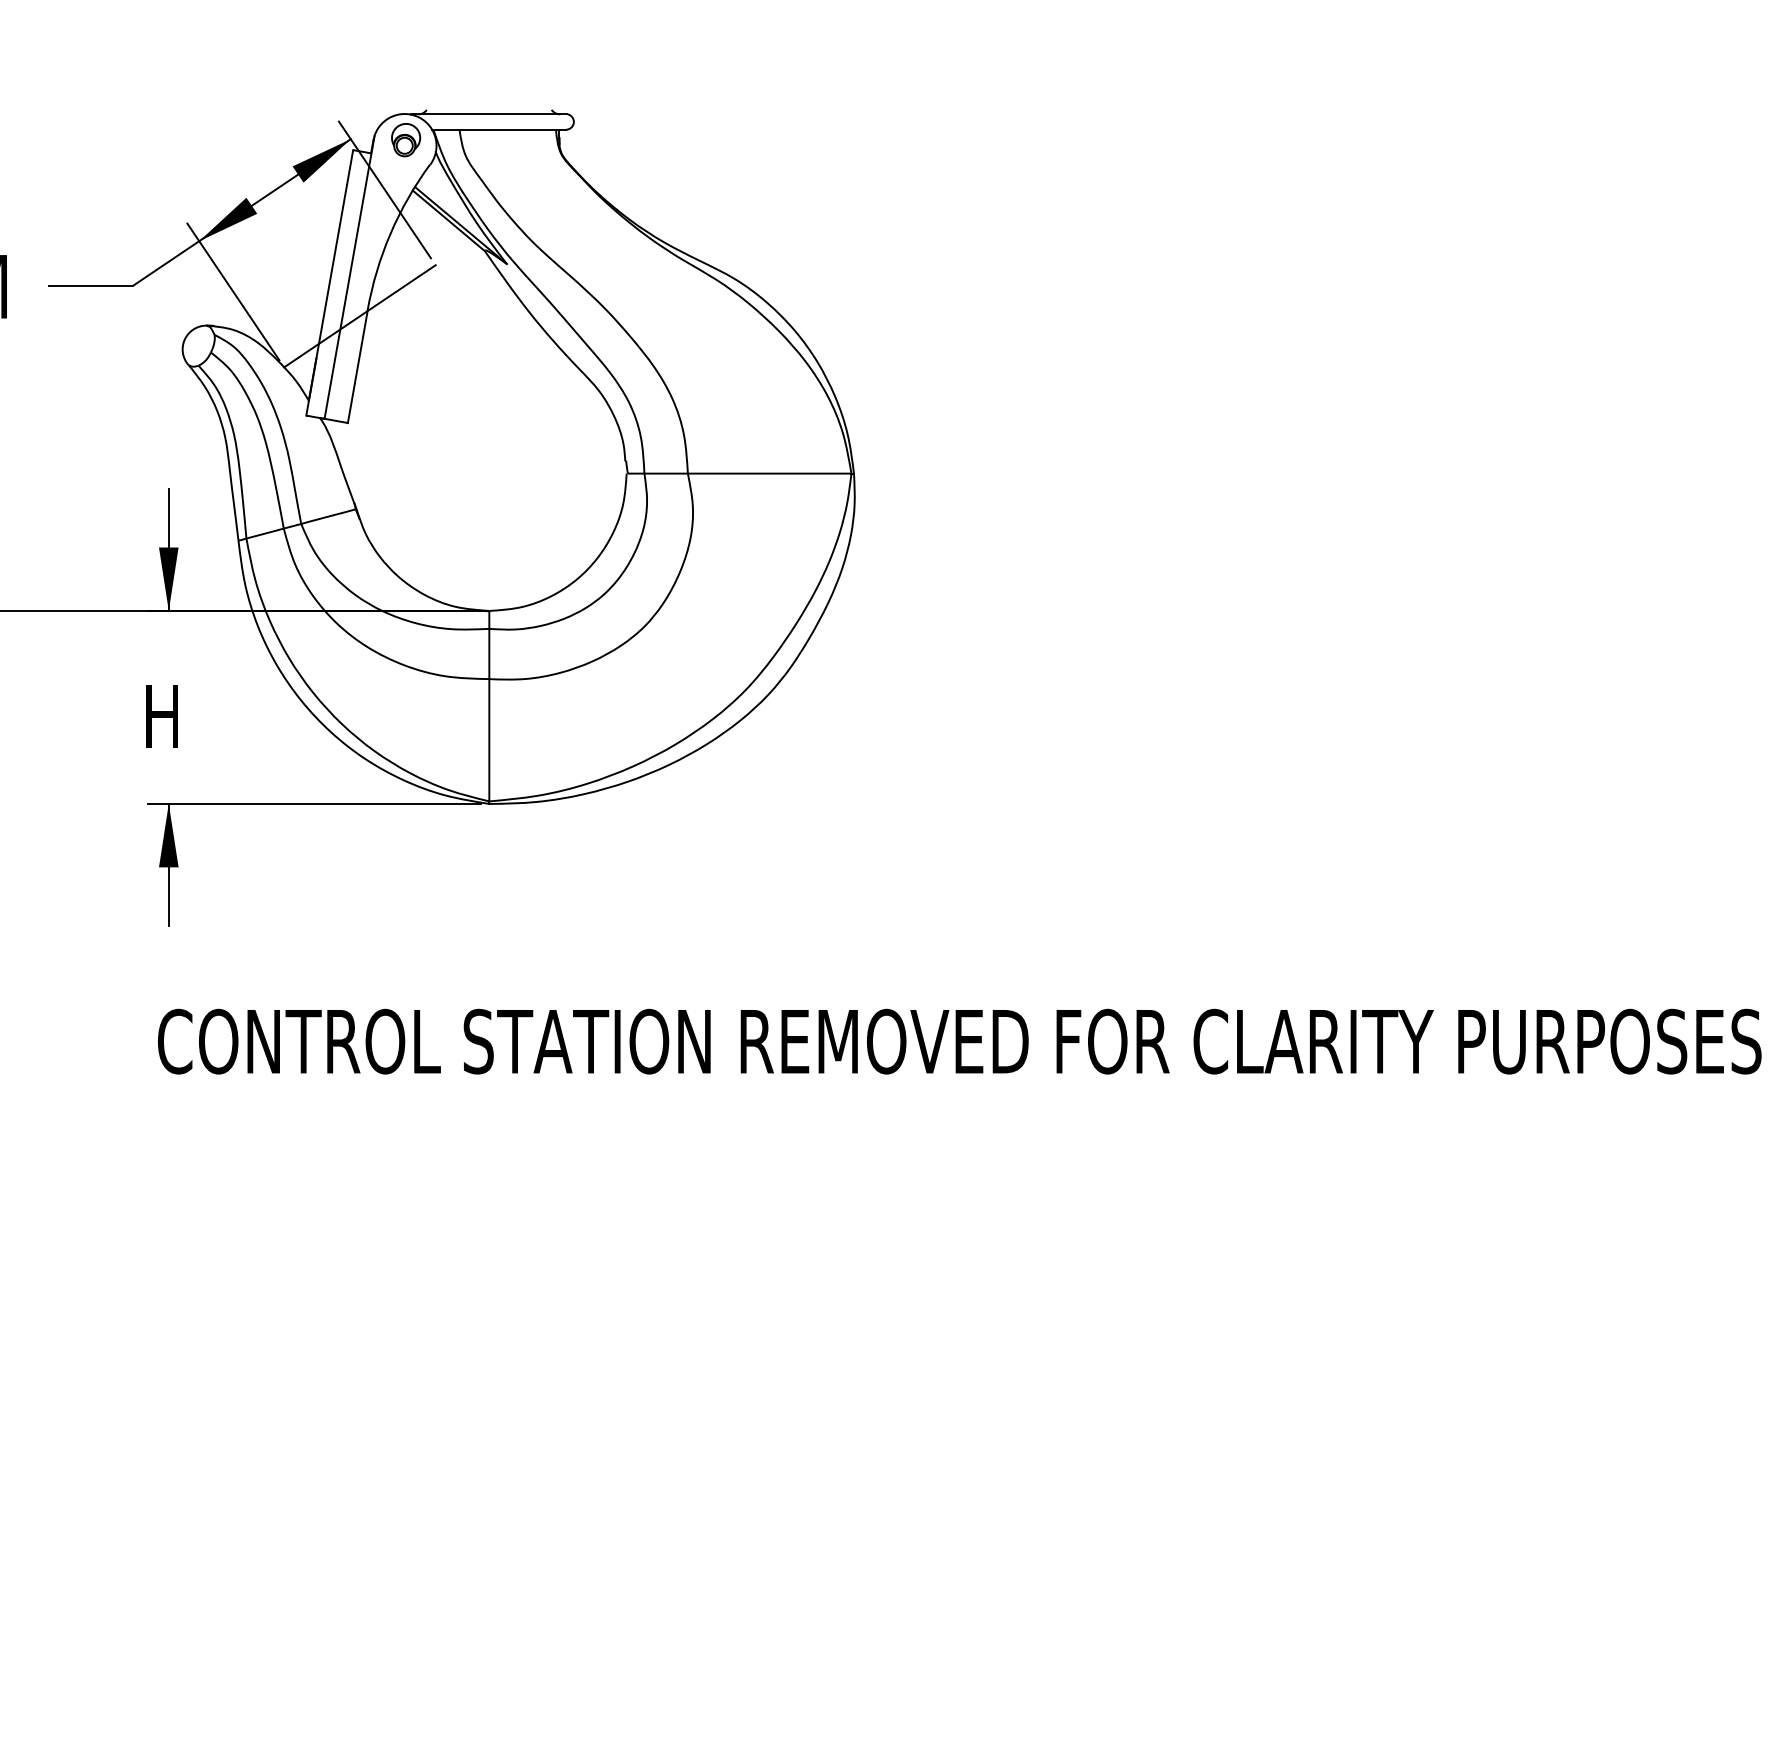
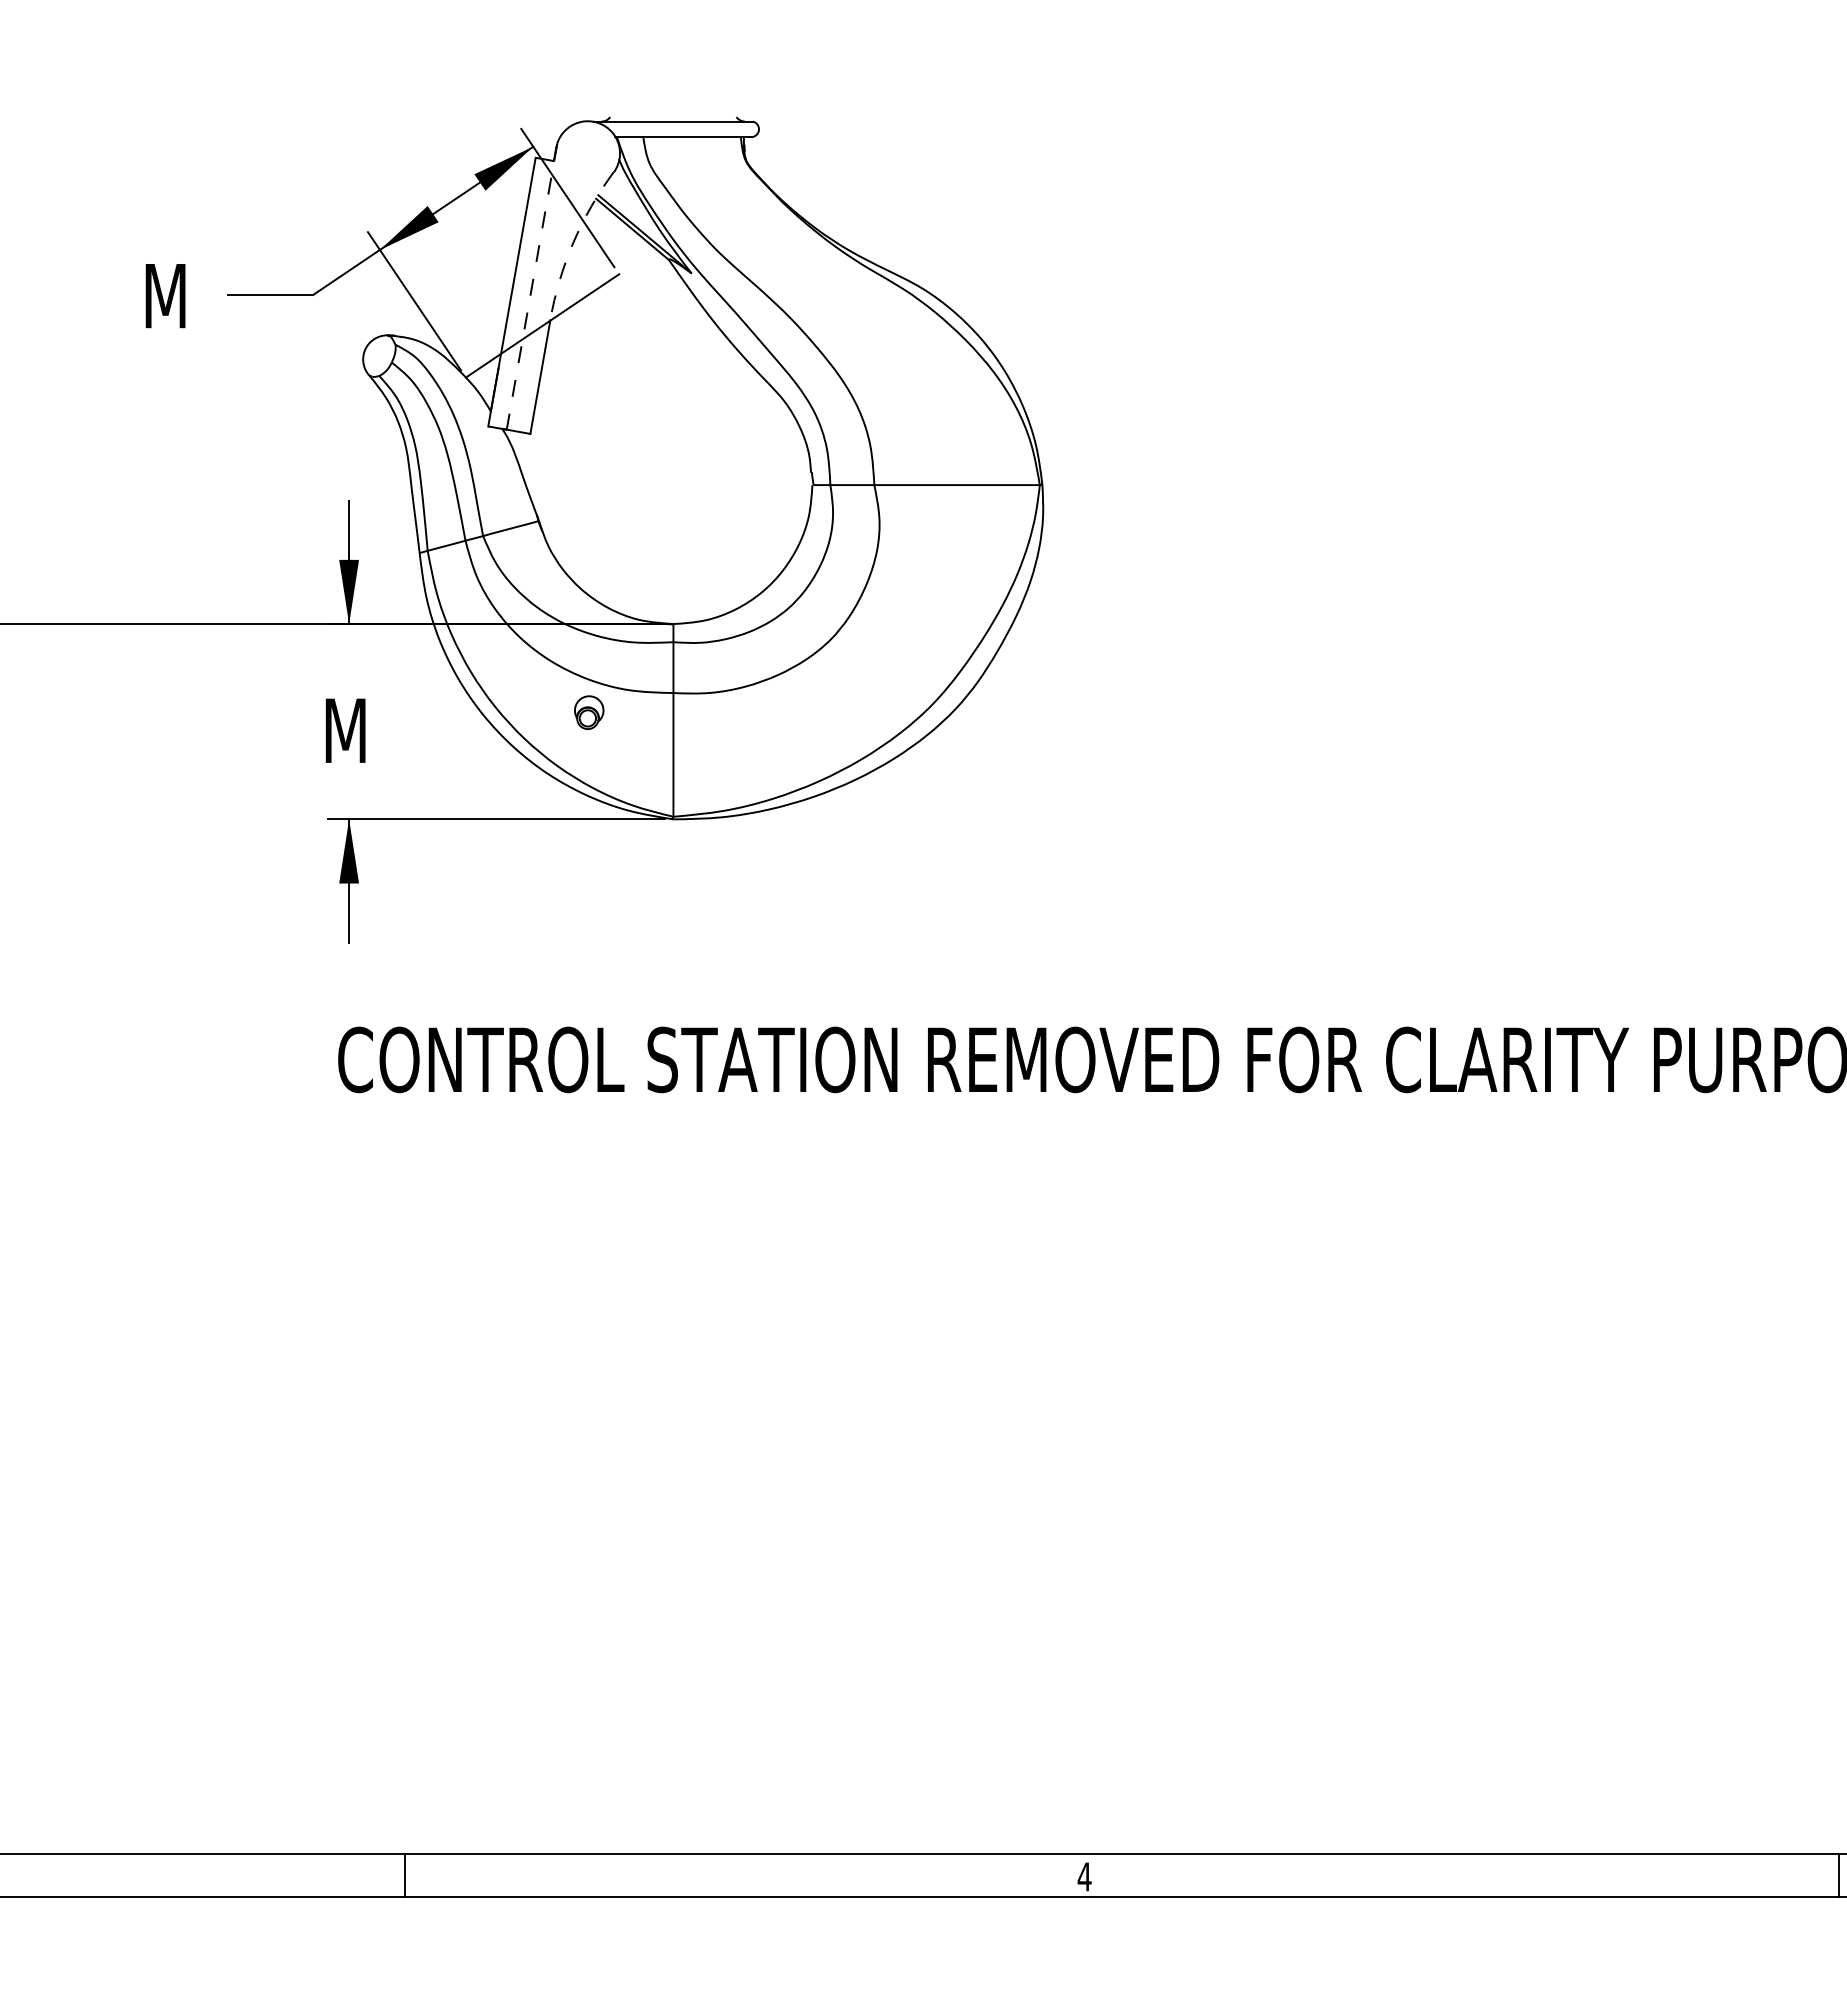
part: (406, 139) -> (589, 712), moved
arc: (390, 233) -> (573, 242), solid -> dashed
line: (349, 278) -> (531, 287), solid -> dashed
text: (165, 716) -> (345, 730), H -> M

